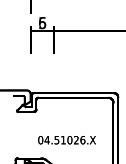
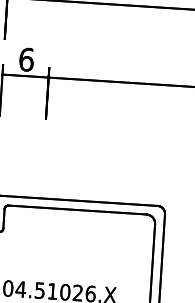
text: (42, 23) -> (26, 60), 5 -> 6

